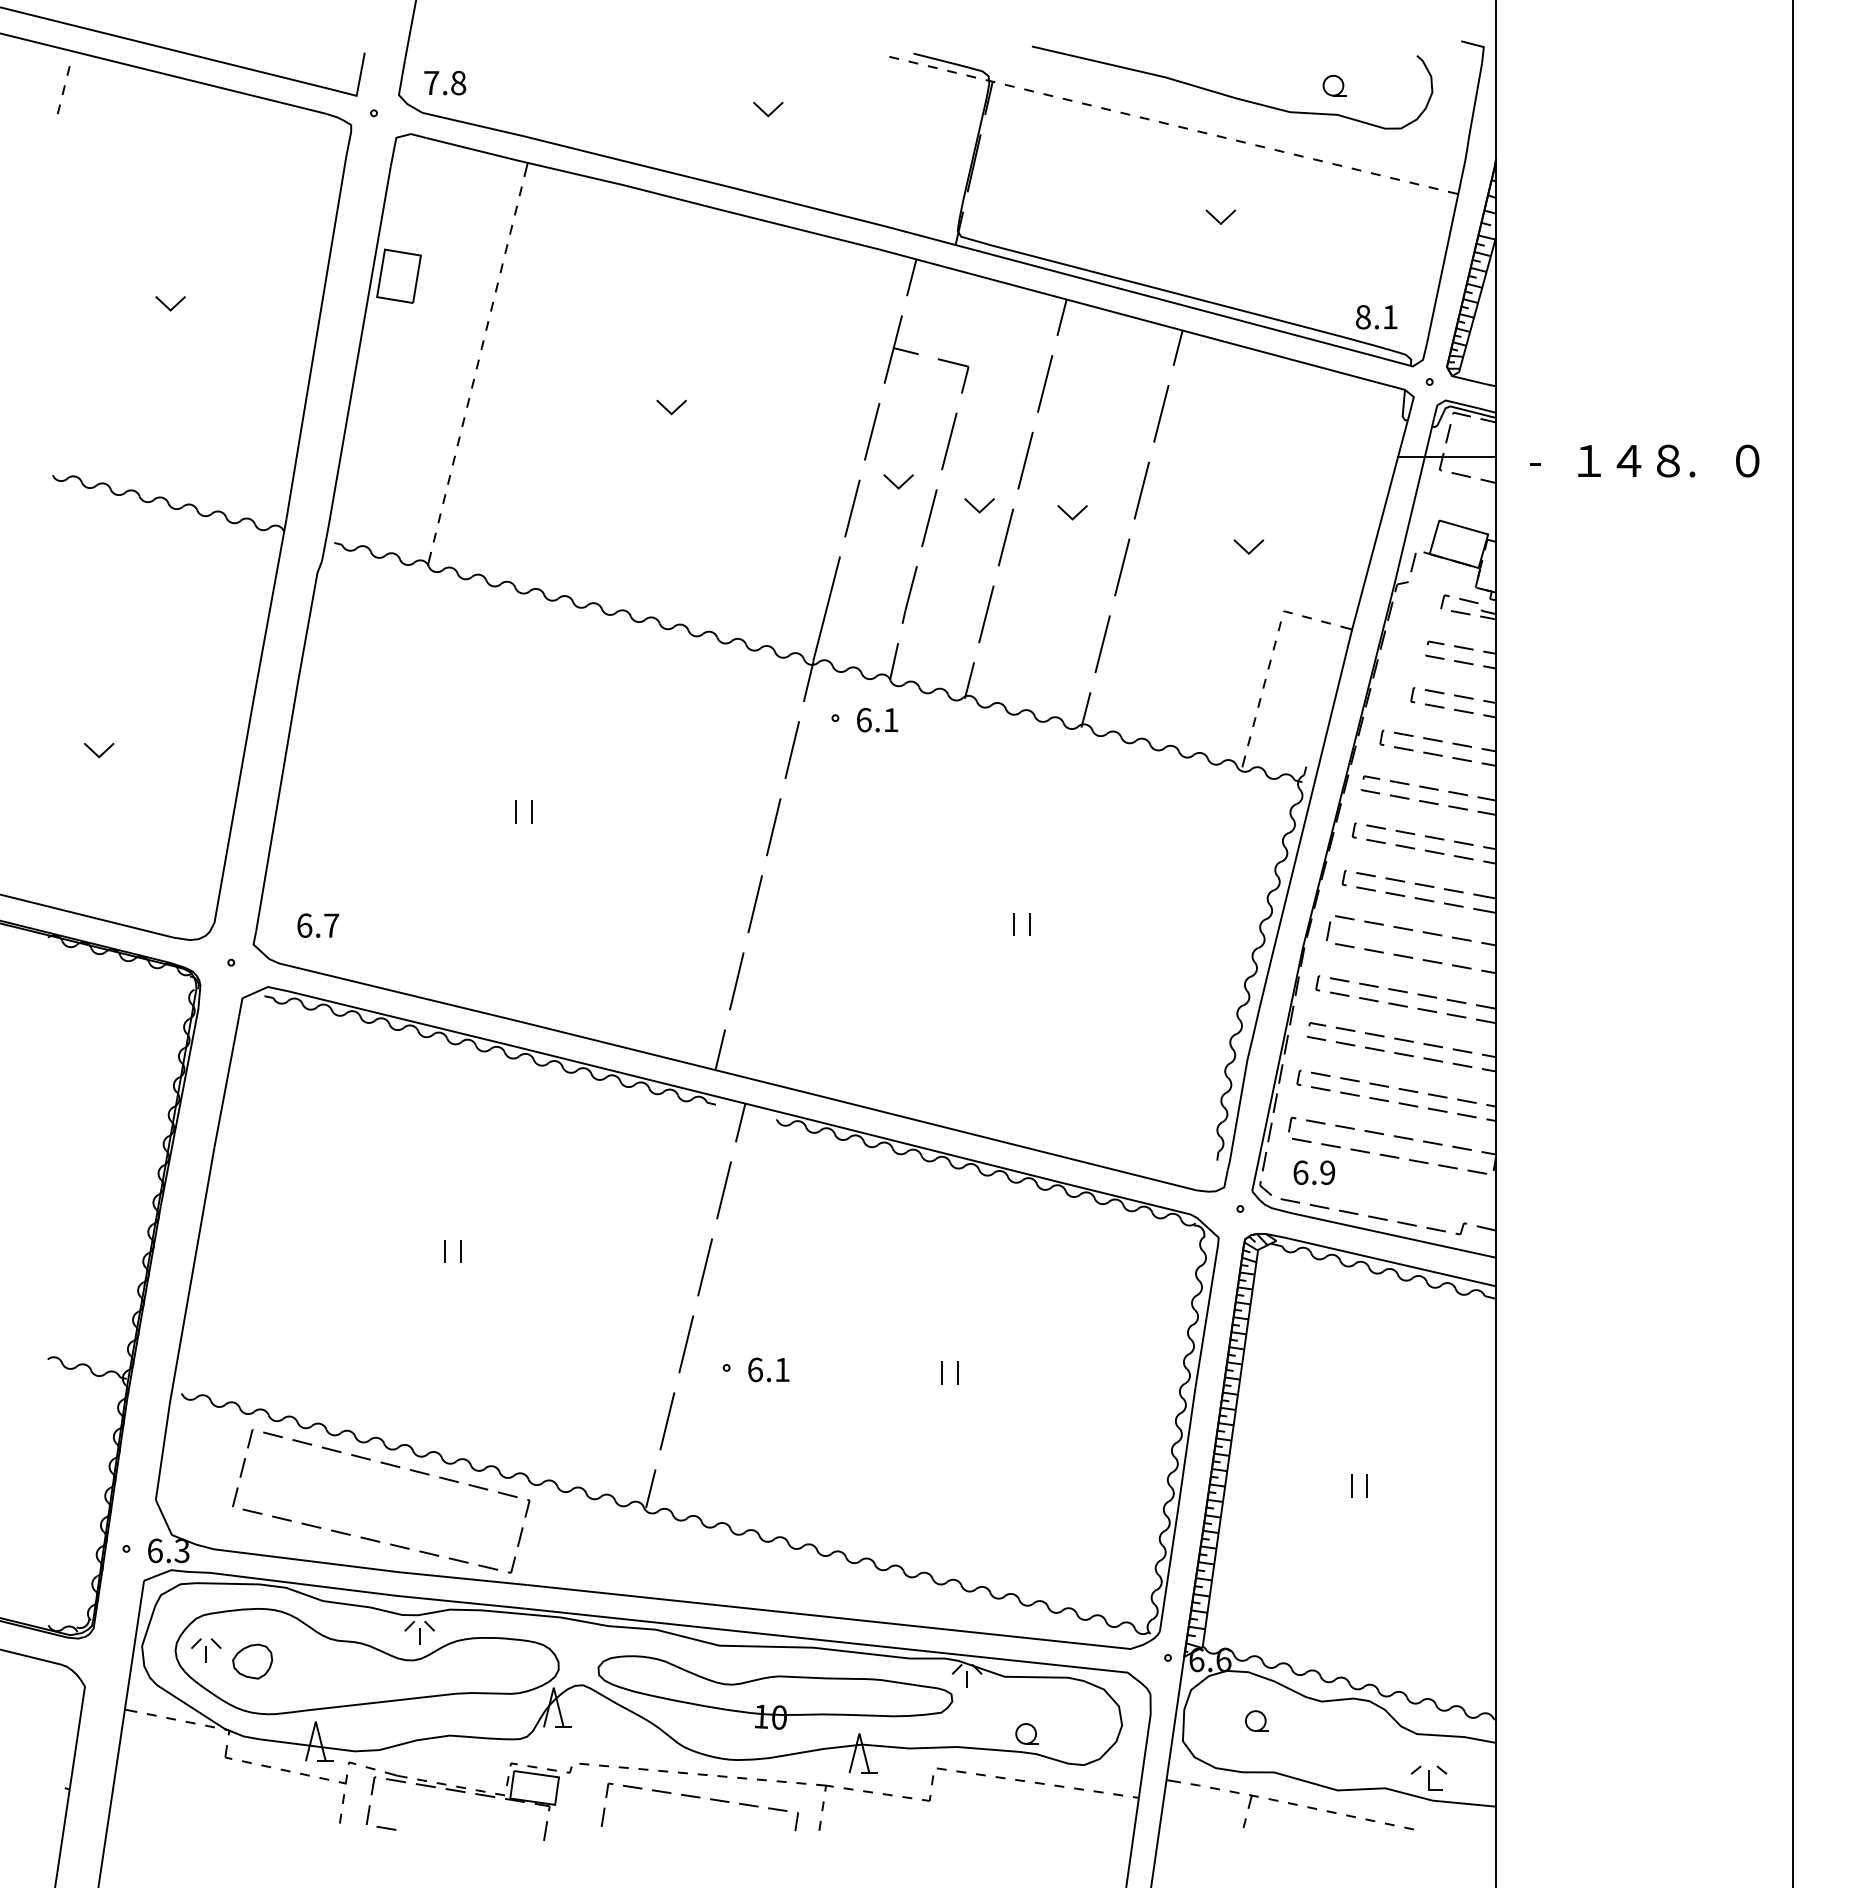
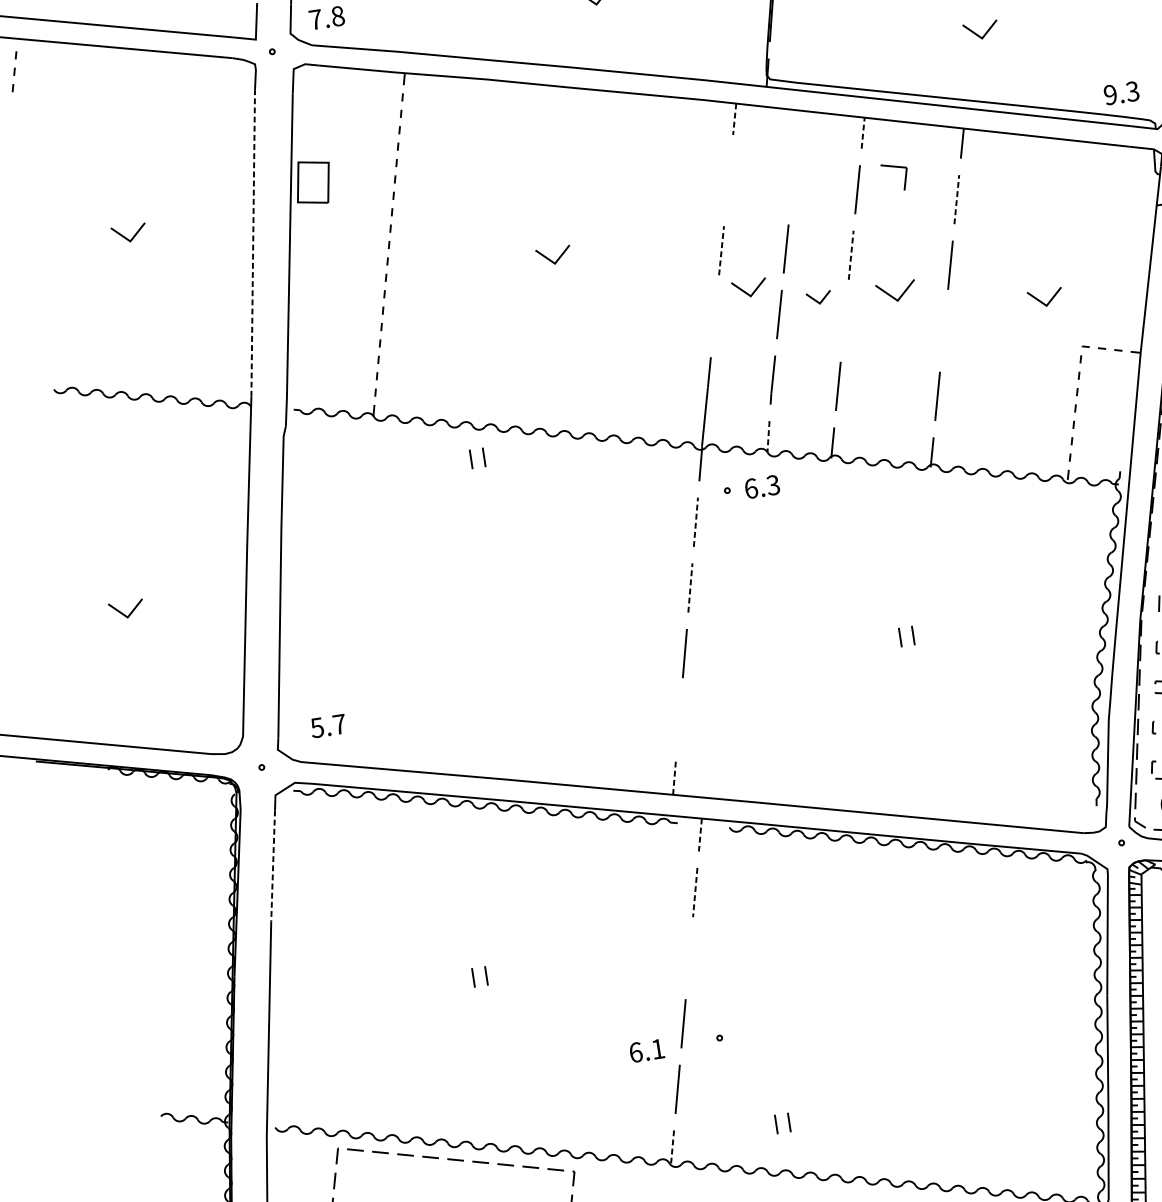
part: (1220, 216) -> (980, 30), size x1.4
line: (911, 277) -> (734, 119), solid -> dashed
part: (170, 303) -> (129, 233), size x1.4
line: (1062, 317) -> (863, 132), solid -> dashed
text: (1376, 317) -> (1121, 93), 8.1 -> 9.3
line: (316, 337) -> (253, 243), solid -> dashed
part: (900, 349) -> (734, 179), removed
part: (954, 364) -> (894, 167), moved
part: (671, 407) -> (553, 256), size x1.4
line: (1161, 413) -> (956, 199), solid -> dashed
line: (872, 431) -> (721, 250), solid -> dashed
line: (1025, 460) -> (851, 255), solid -> dashed
part: (898, 481) -> (749, 288), size x1.4
line: (852, 508) -> (715, 316), removed
part: (1072, 512) -> (896, 291), size x1.6
line: (1005, 537) -> (844, 320), removed
part: (1248, 546) -> (1045, 297), size x1.4
line: (1122, 567) -> (944, 330), removed
line: (894, 662) -> (768, 437), solid -> dashed
text: (890, 719) -> (772, 484), 6.1 -> 6.3
part: (99, 750) -> (126, 609), size x1.4
line: (792, 750) -> (696, 522), solid -> dashed
part: (516, 811) -> (471, 458), moved
line: (773, 827) -> (690, 588), solid -> dashed
text: (304, 925) -> (317, 727), 6.7 -> 5.7
line: (736, 981) -> (679, 719), removed
line: (720, 1049) -> (674, 777), solid -> dashed
line: (226, 1081) -> (272, 865), solid -> dashed
line: (740, 1122) -> (700, 834), solid -> dashed
line: (724, 1190) -> (695, 892), solid -> dashed
line: (704, 1267) -> (688, 958), removed
text: (768, 1369) -> (646, 1050), moved
part: (942, 1372) -> (776, 1124), moved
line: (650, 1488) -> (672, 1146), solid -> dashed

